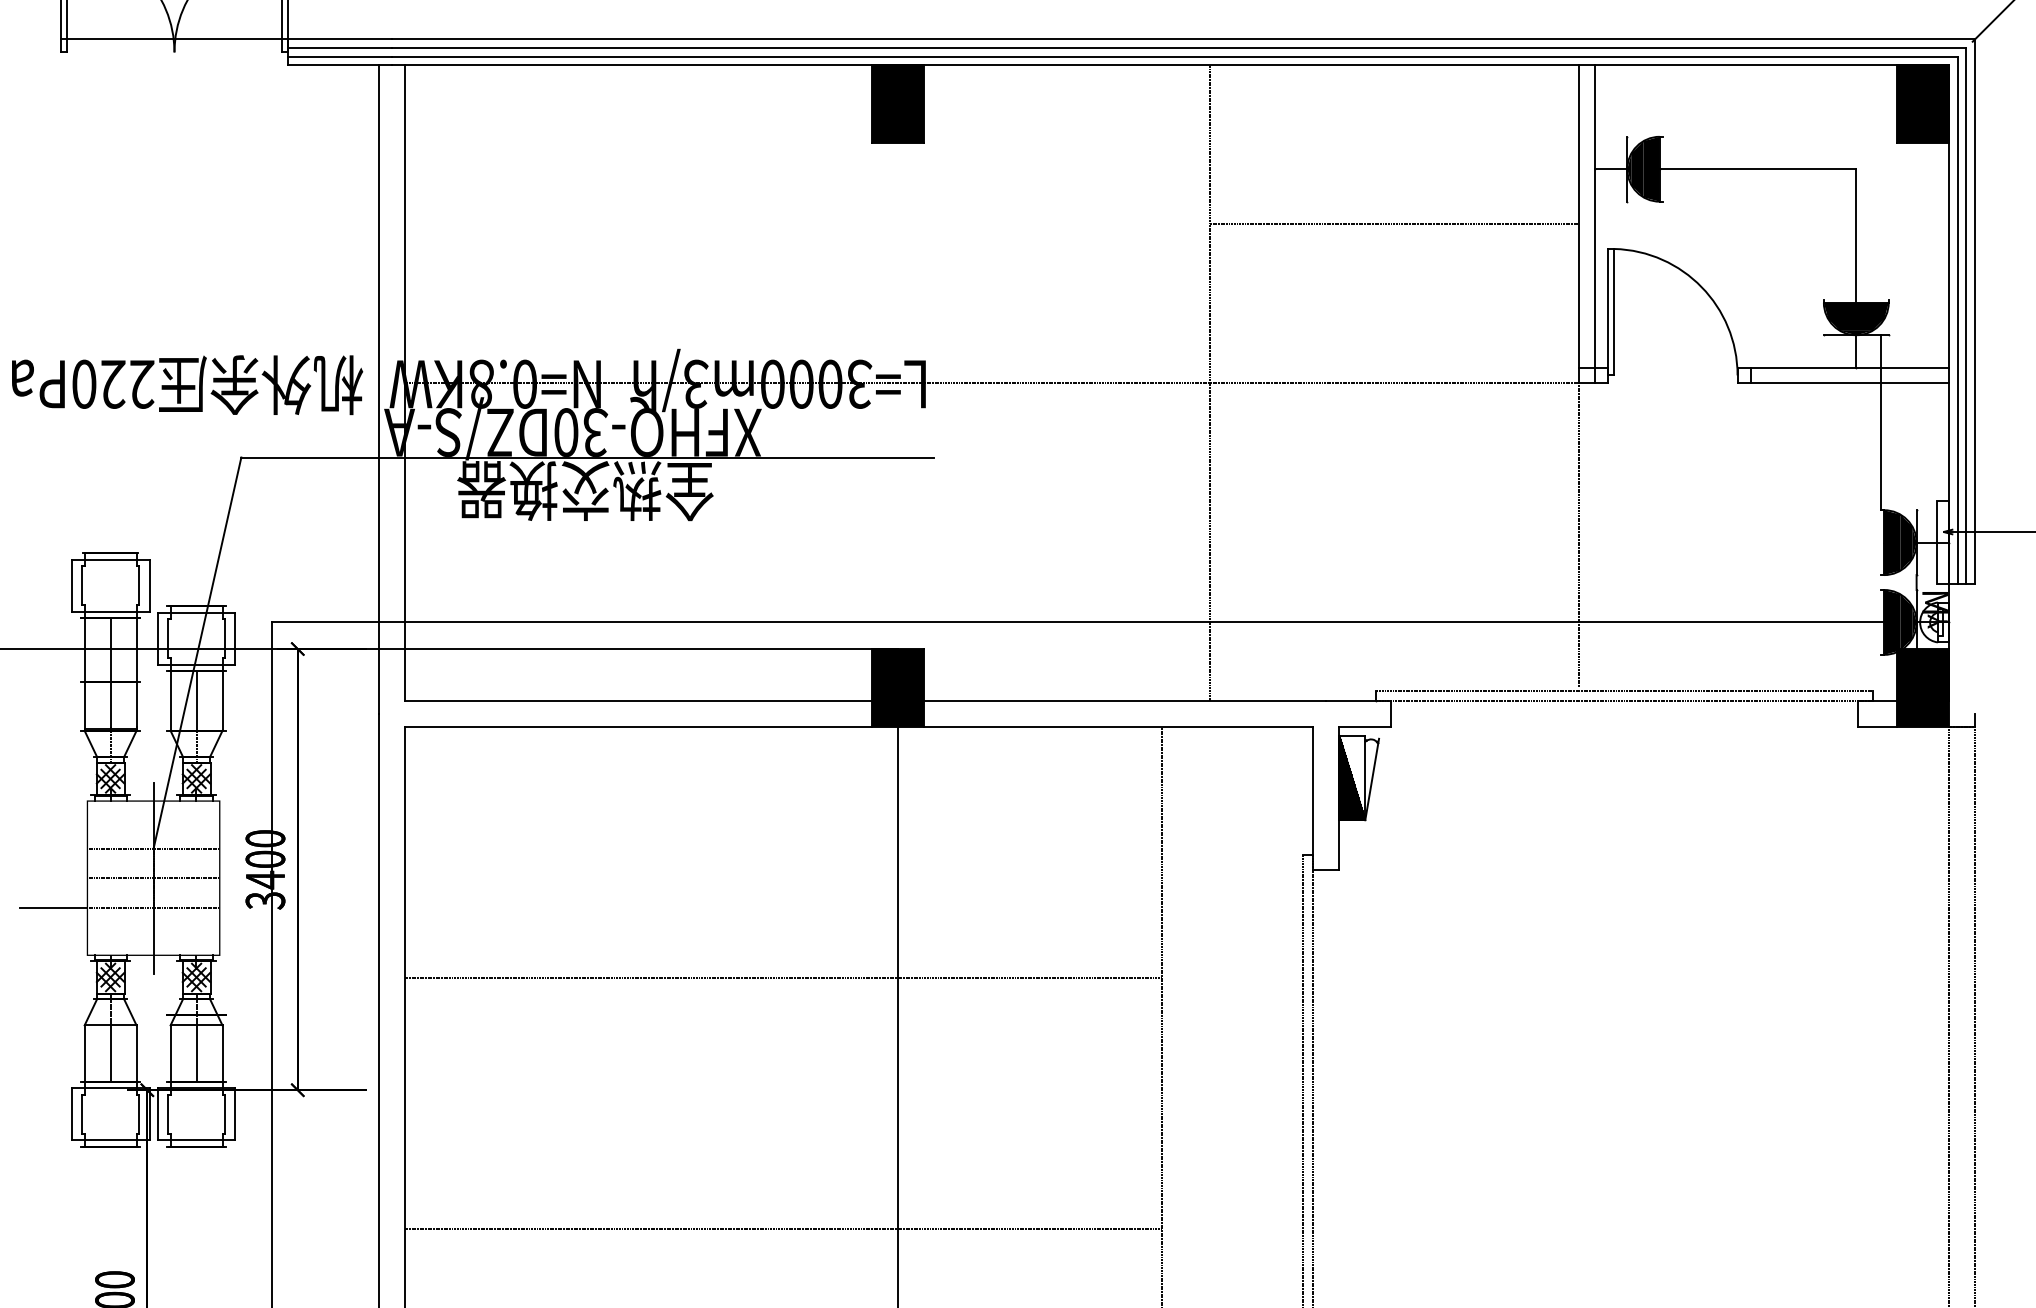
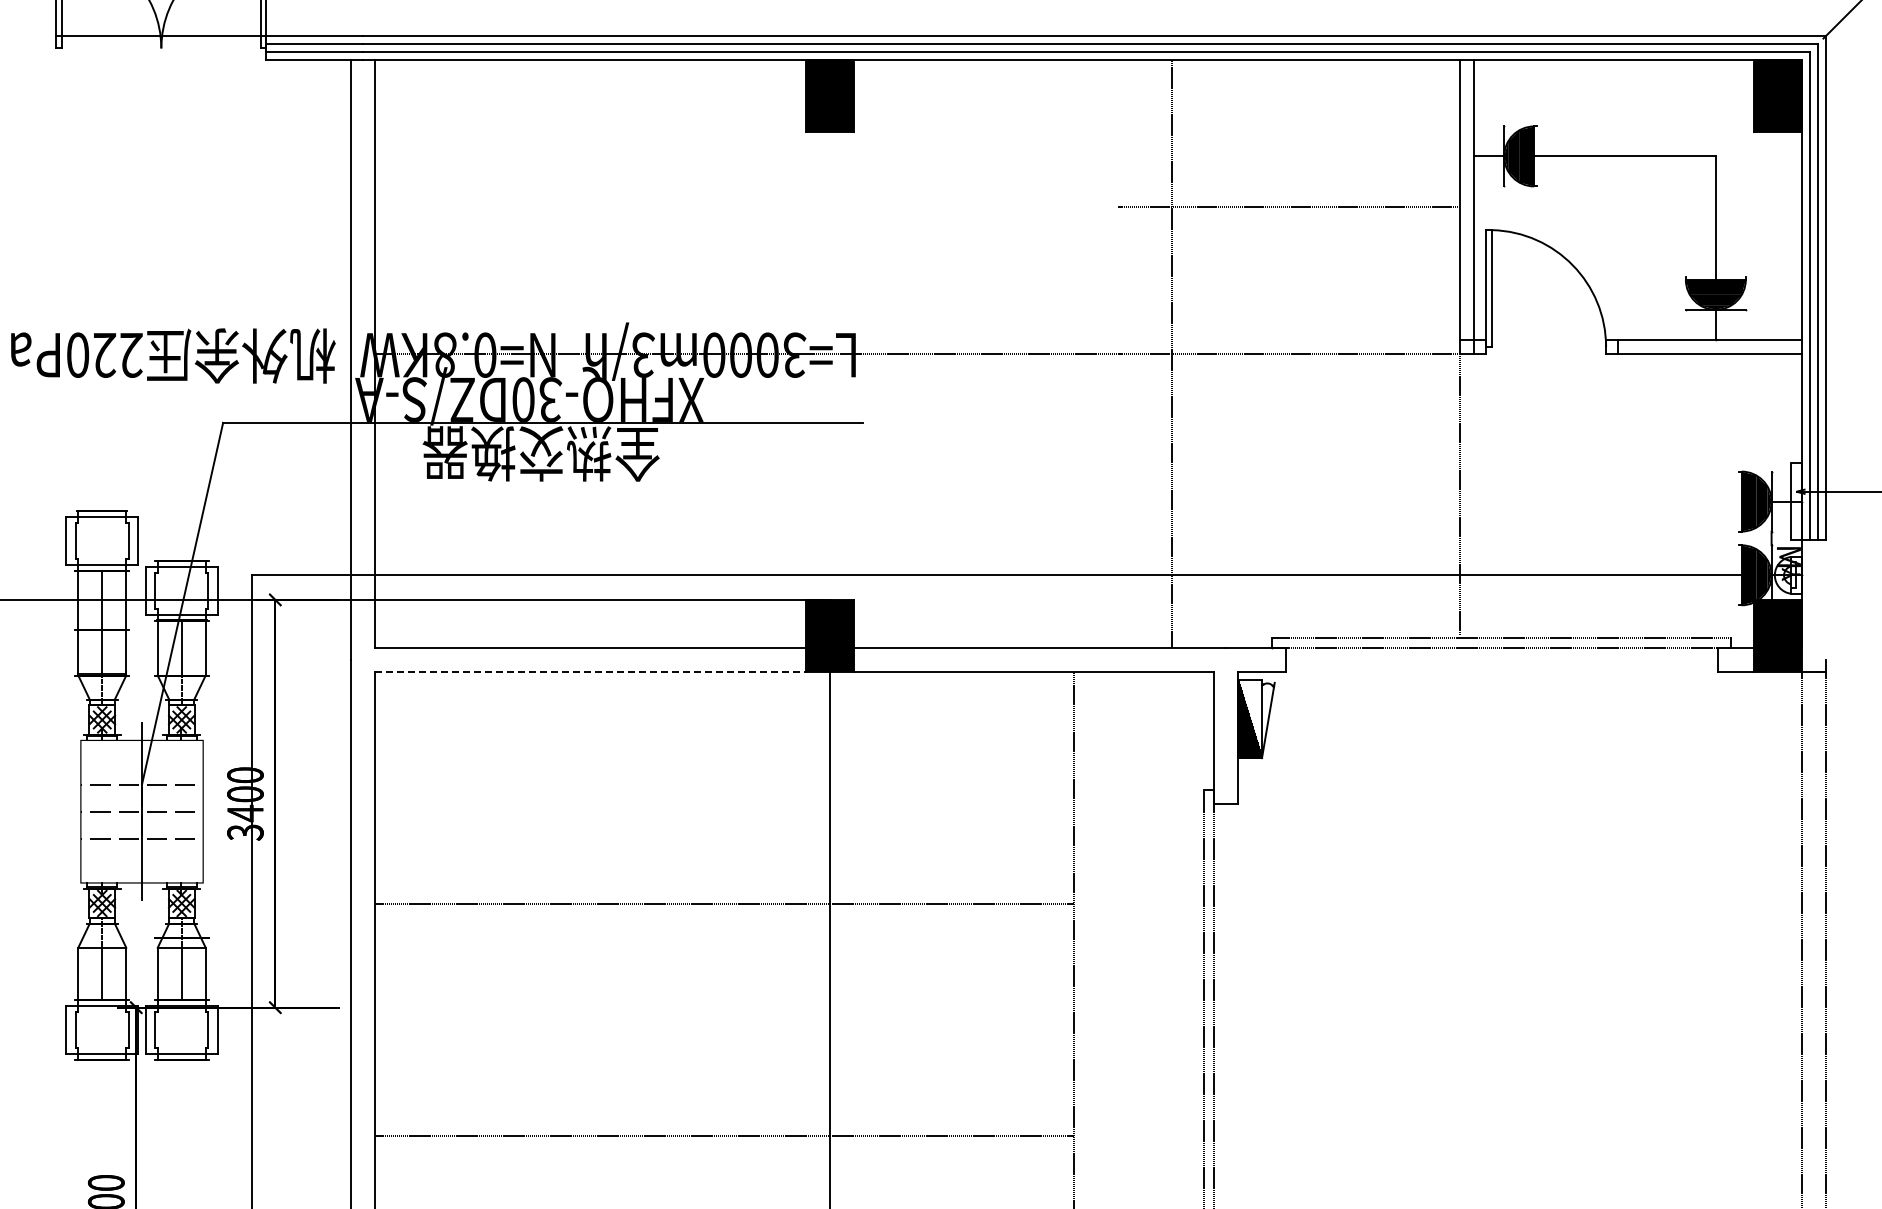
line: (1210, 382) -> (1172, 353), moved
line: (1880, 422) -> (1738, 390), removed
line: (638, 726) -> (590, 671), solid -> dashed
line: (53, 907) -> (49, 838), removed

